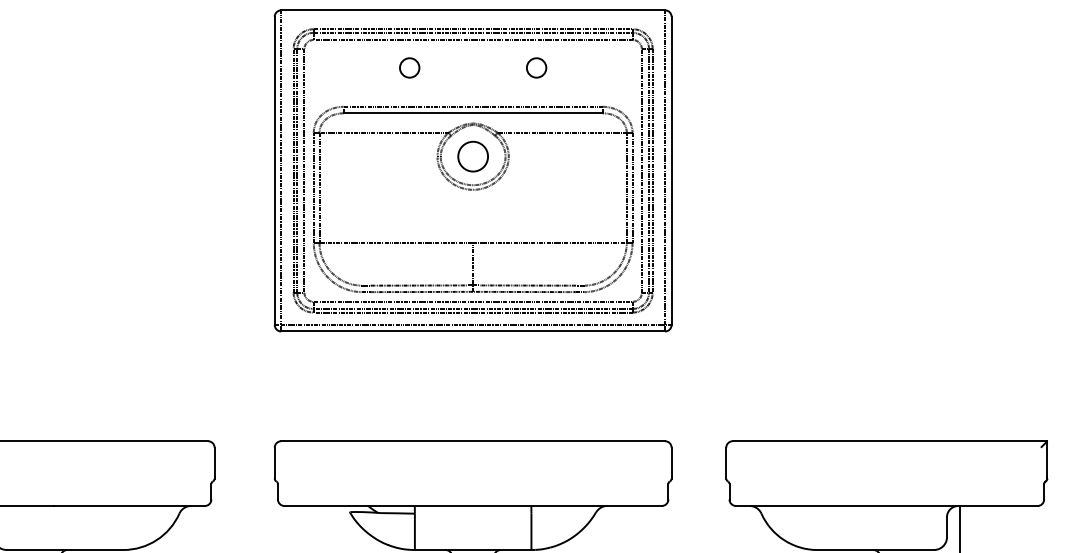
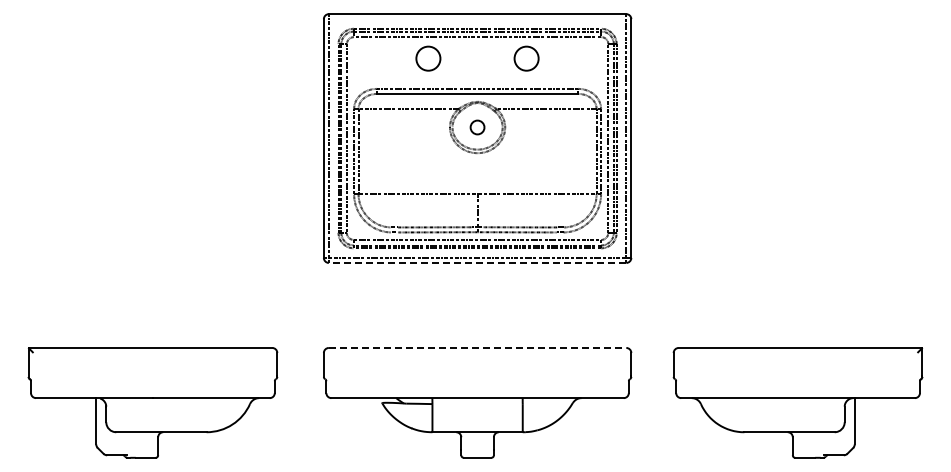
circle: (409, 67) -> (428, 58), size x1.6
circle: (536, 67) -> (526, 58), size x1.6
circle: (473, 156) -> (477, 127), size x0.6
line: (473, 330) -> (477, 262), solid -> dashed
line: (473, 440) -> (477, 347), solid -> dashed

